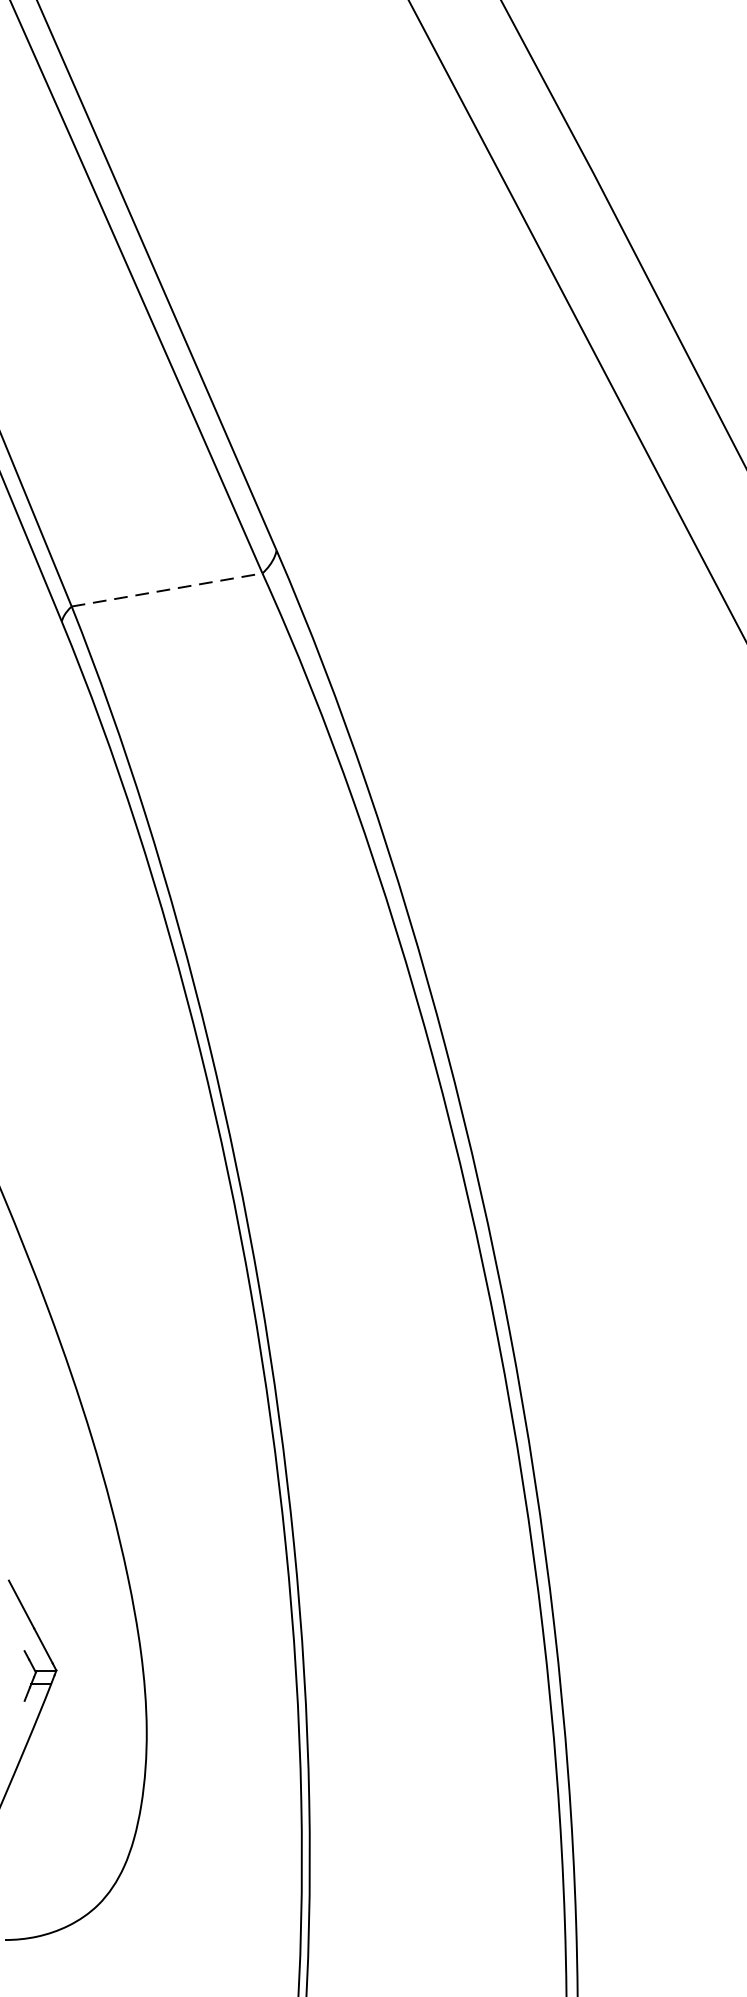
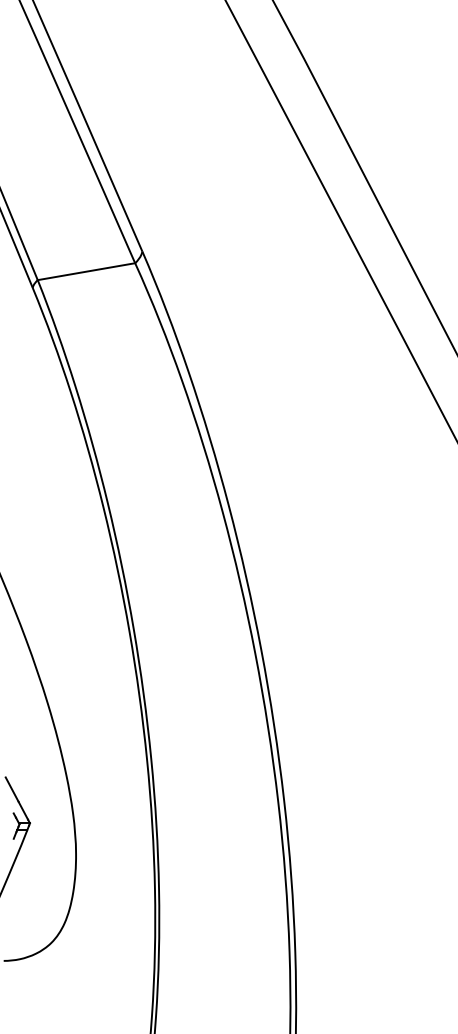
line: (167, 589) -> (86, 271), dashed -> solid

